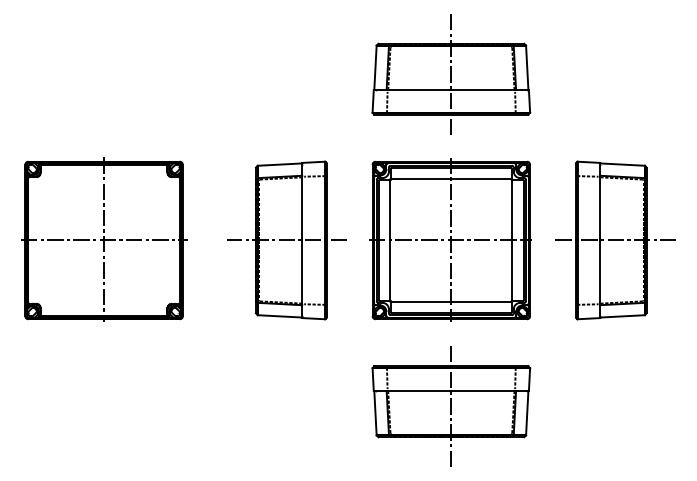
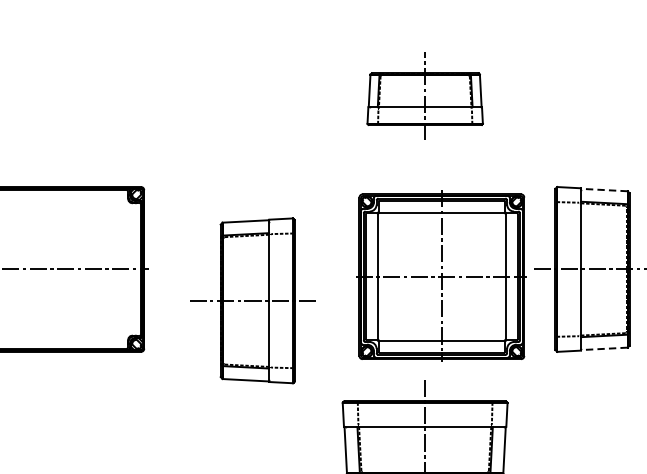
part: (451, 74) -> (425, 95), size x0.7
line: (622, 164) -> (604, 189), solid -> dashed
line: (104, 239) -> (62, 268), removed
part: (450, 239) -> (440, 275), moved
part: (286, 240) -> (252, 300), moved
line: (622, 316) -> (604, 348), solid -> dashed

